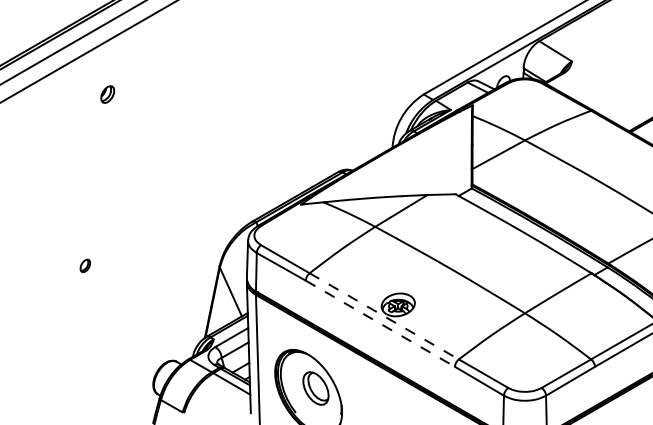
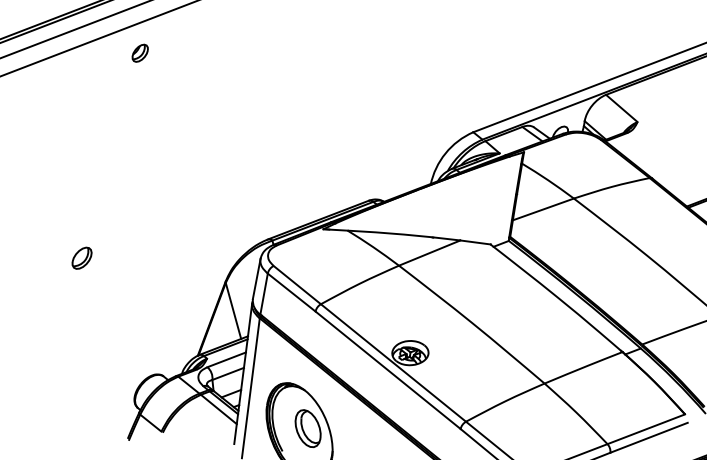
part: (107, 94) -> (140, 53), moved
part: (85, 265) -> (82, 257), size x1.67
line: (384, 316) -> (393, 363), dashed -> solid
line: (380, 324) -> (388, 371), dashed -> solid

